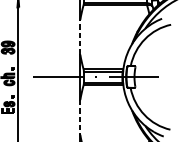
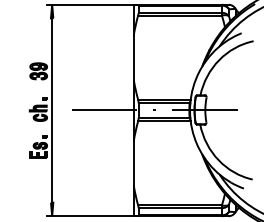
line: (80, 37) -> (133, 57), dashed -> solid
line: (80, 117) -> (133, 163), dashed -> solid

